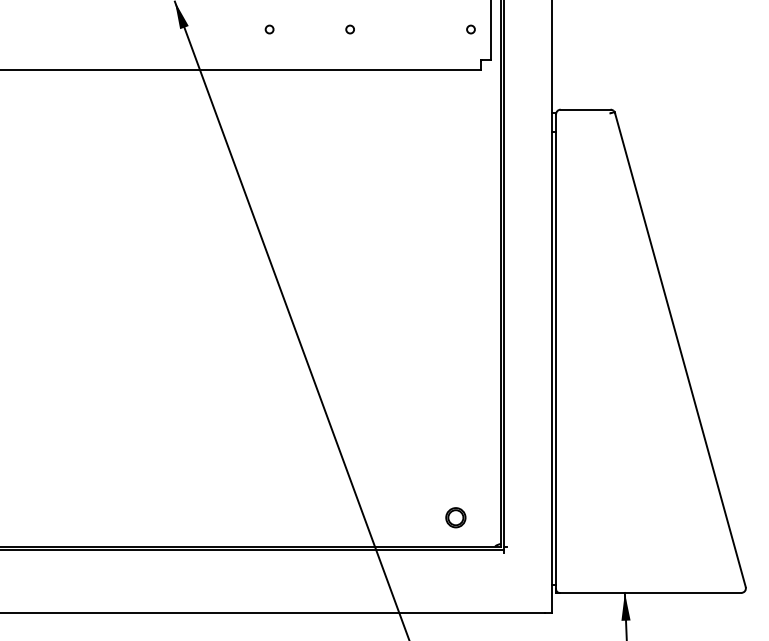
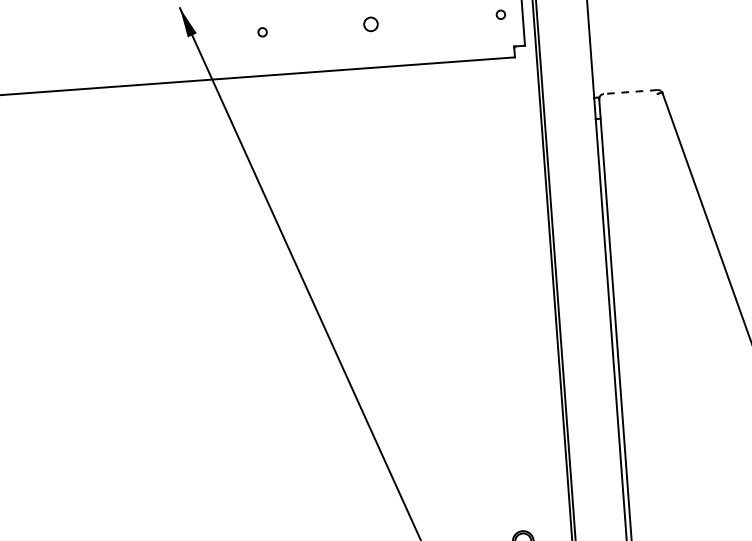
circle: (269, 29) -> (262, 32), moved
circle: (349, 29) -> (370, 24), size x1.6
line: (585, 109) -> (630, 91), solid -> dashed

